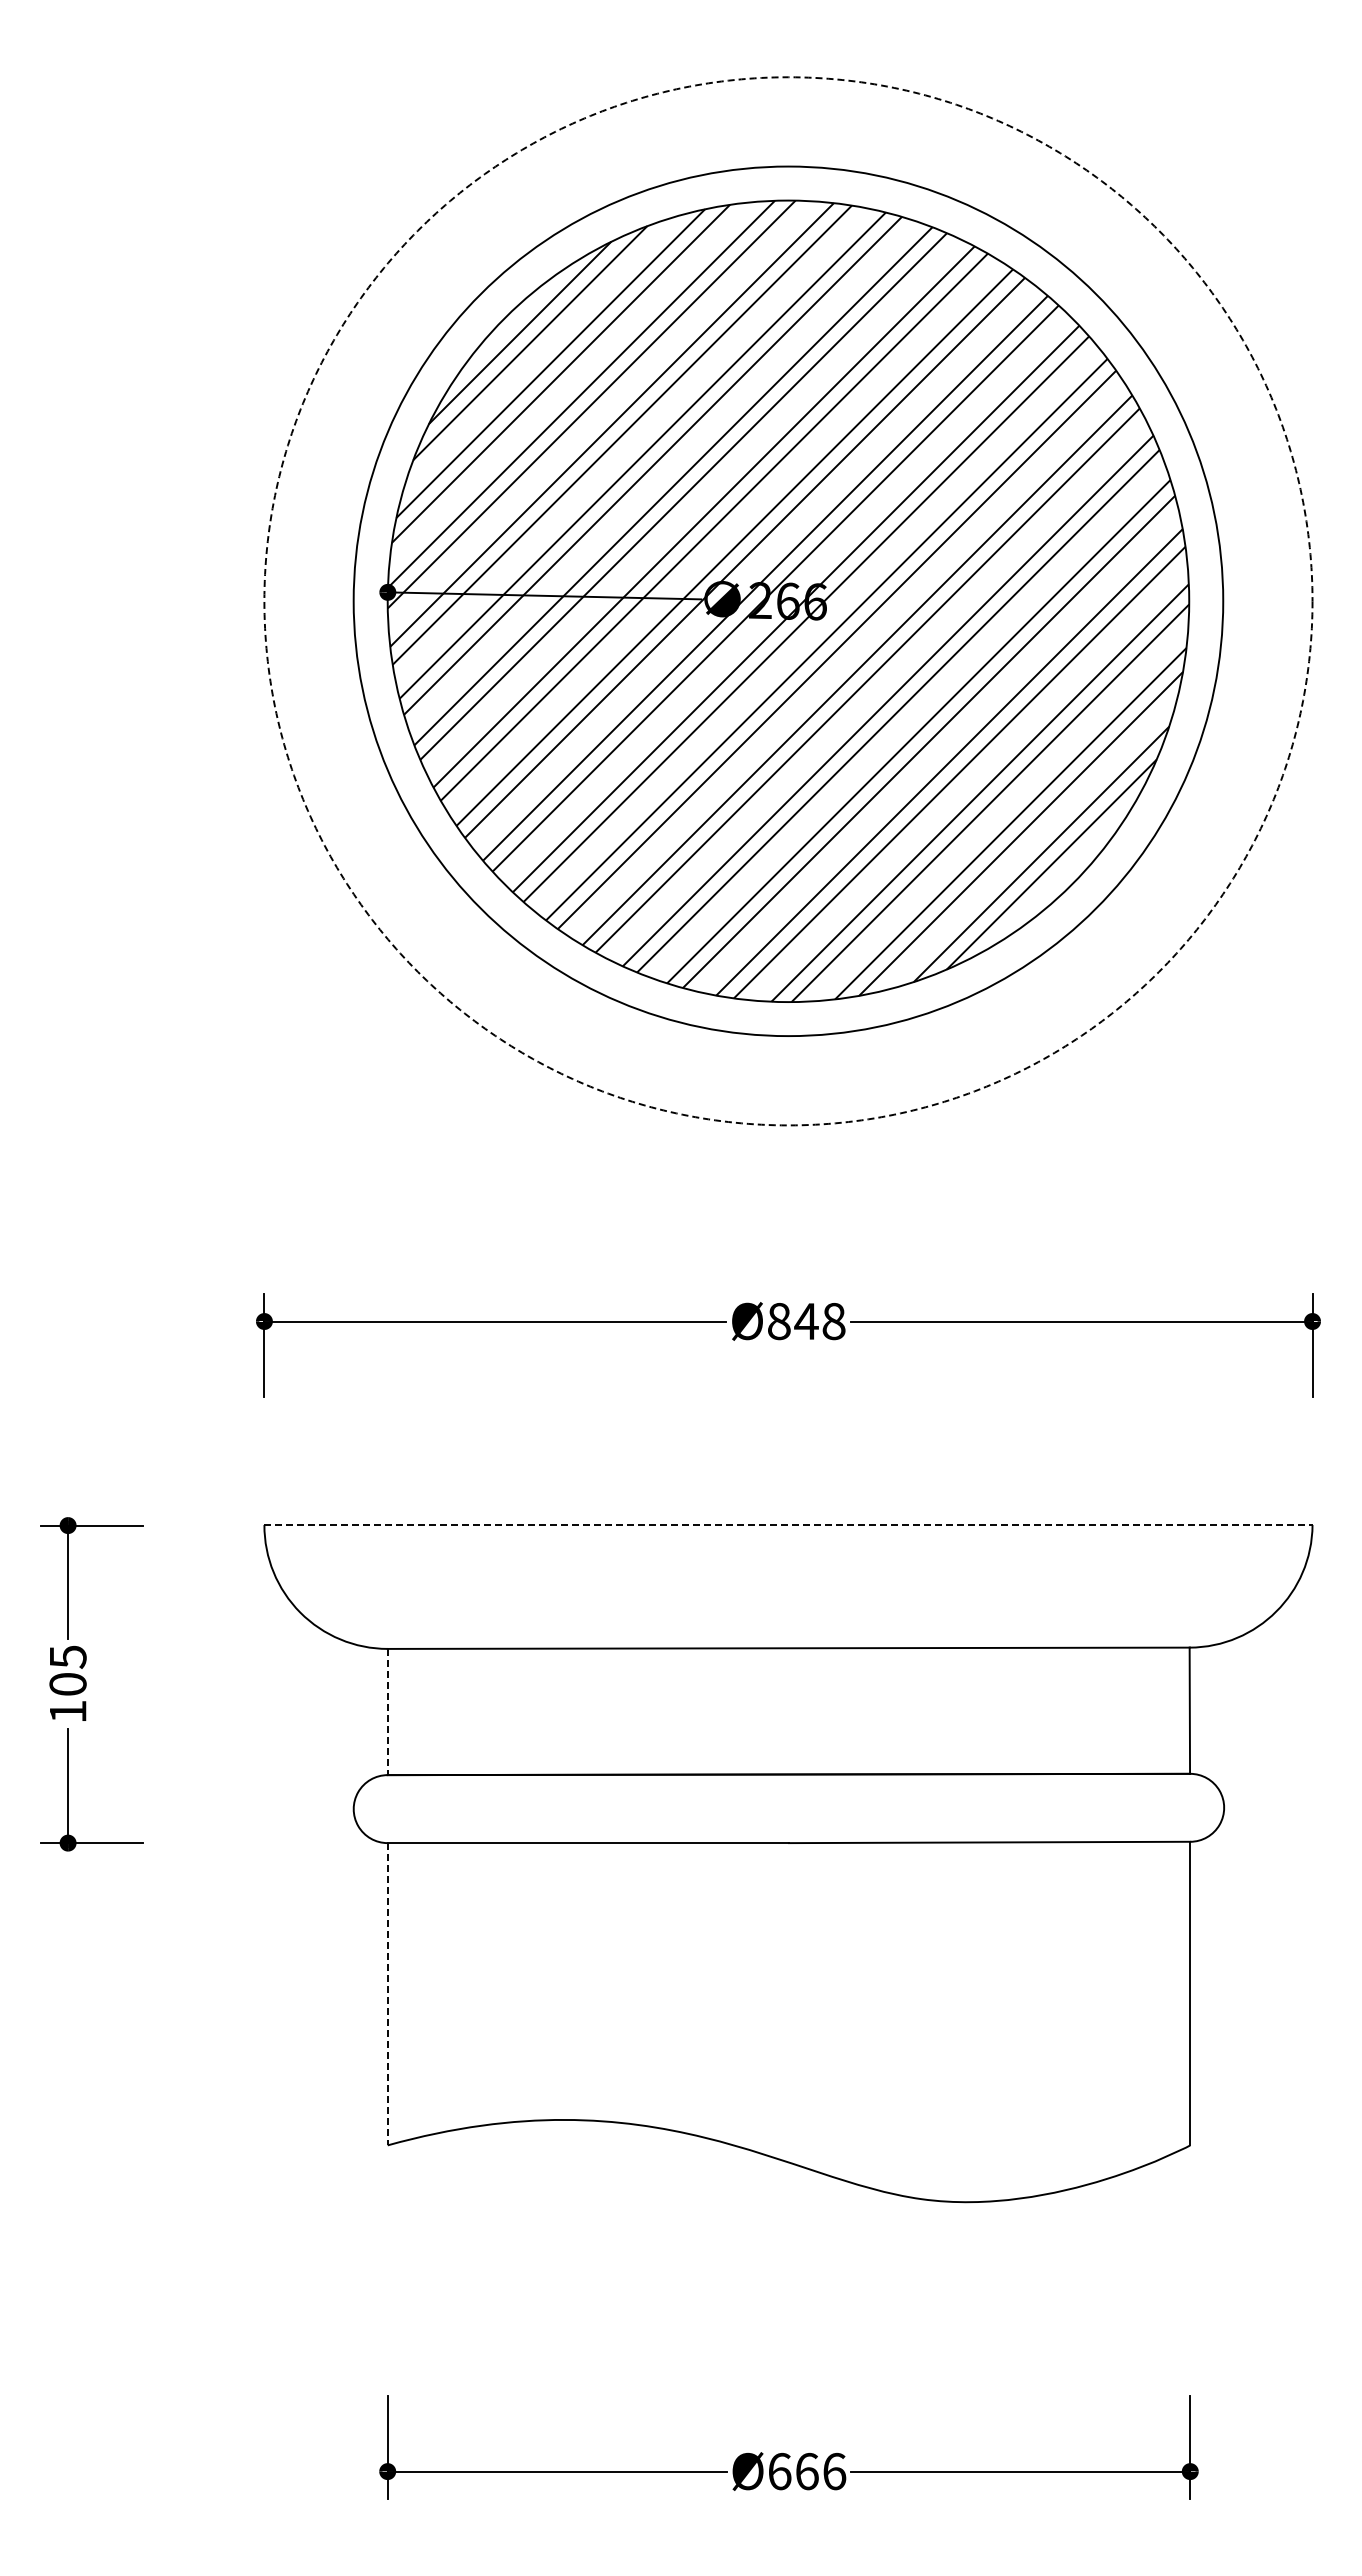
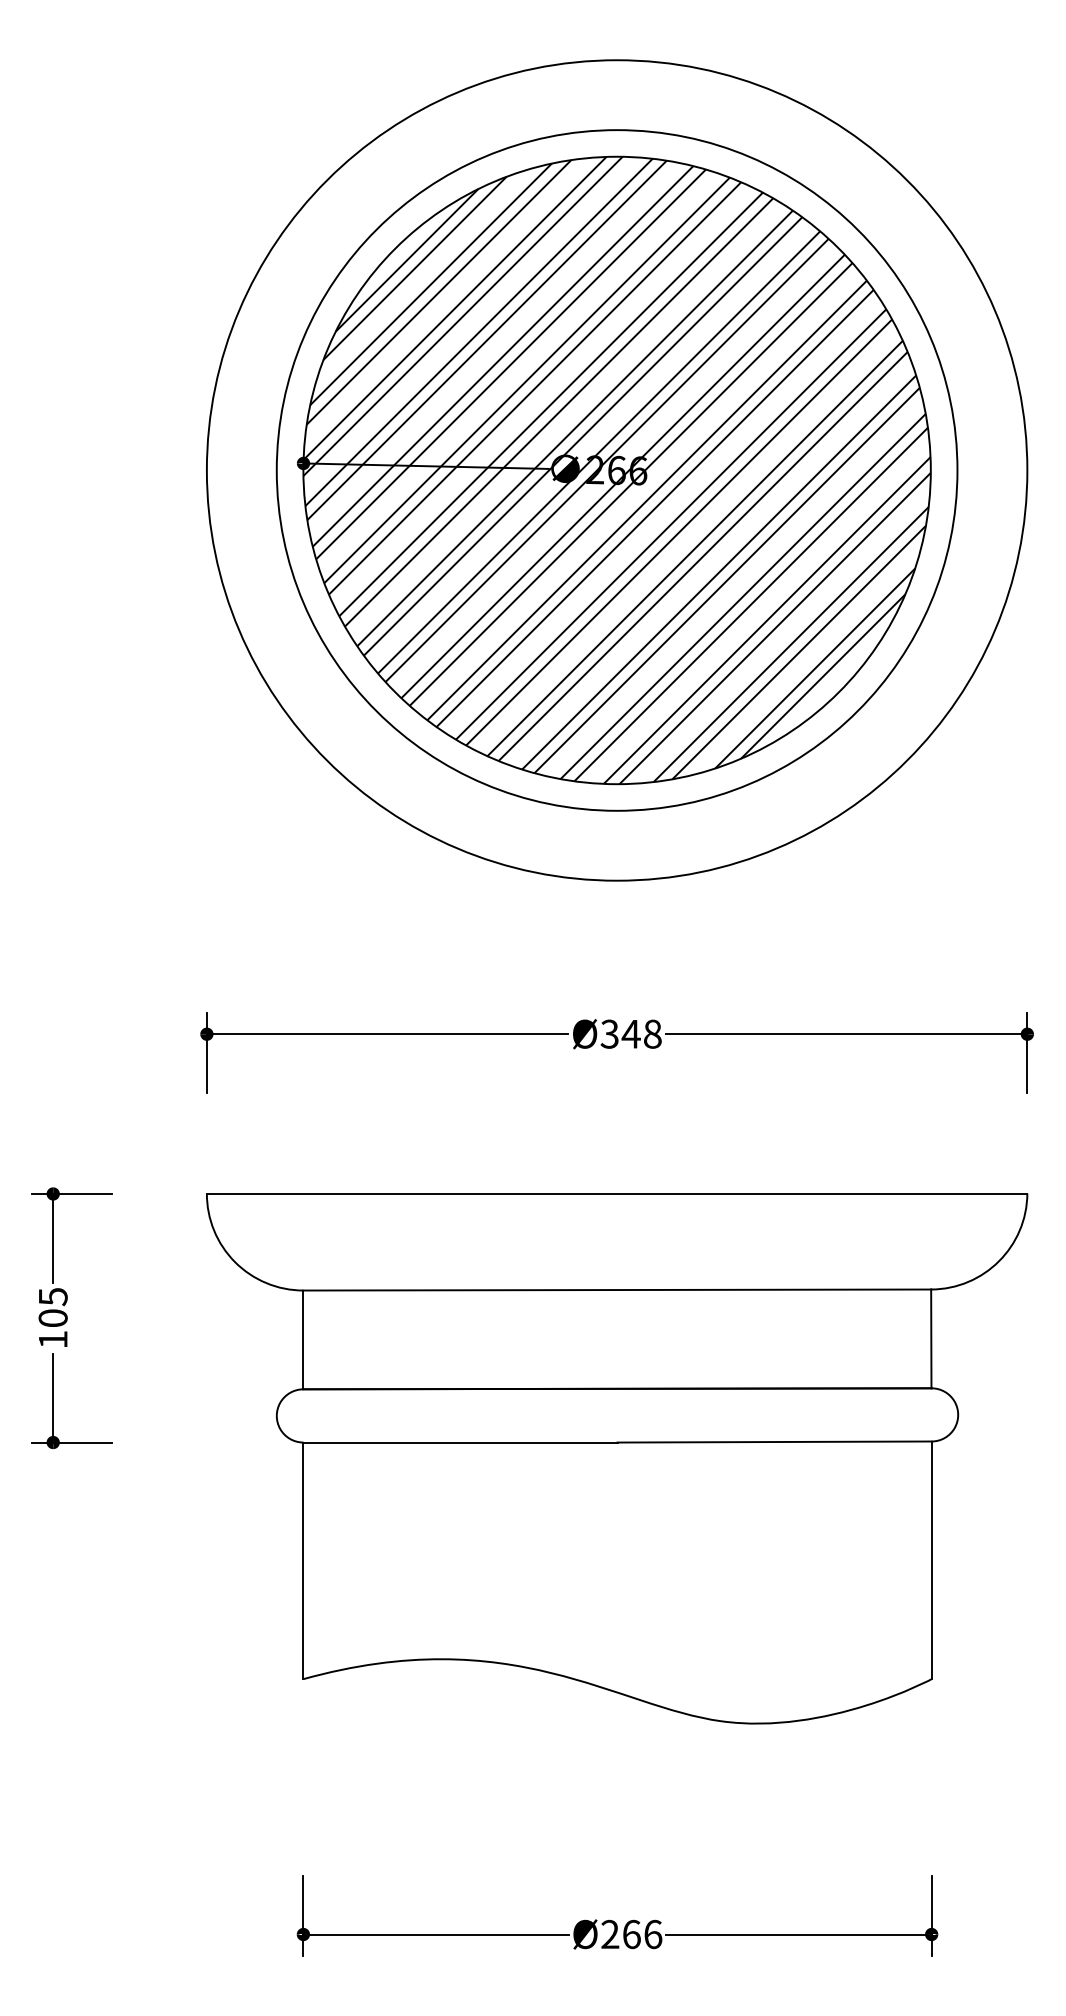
circle: (788, 601) -> (617, 470), dashed -> solid
text: (778, 1321) -> (609, 1034), Ø848 -> Ø348
line: (788, 1525) -> (617, 1193), dashed -> solid
line: (387, 1712) -> (303, 1340), dashed -> solid
line: (387, 1994) -> (303, 1561), dashed -> solid
text: (779, 2471) -> (610, 1934), Ø666 -> Ø266

